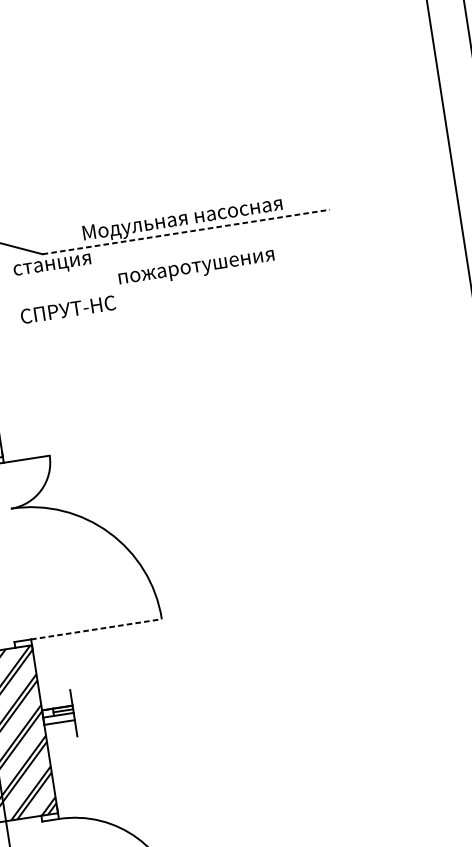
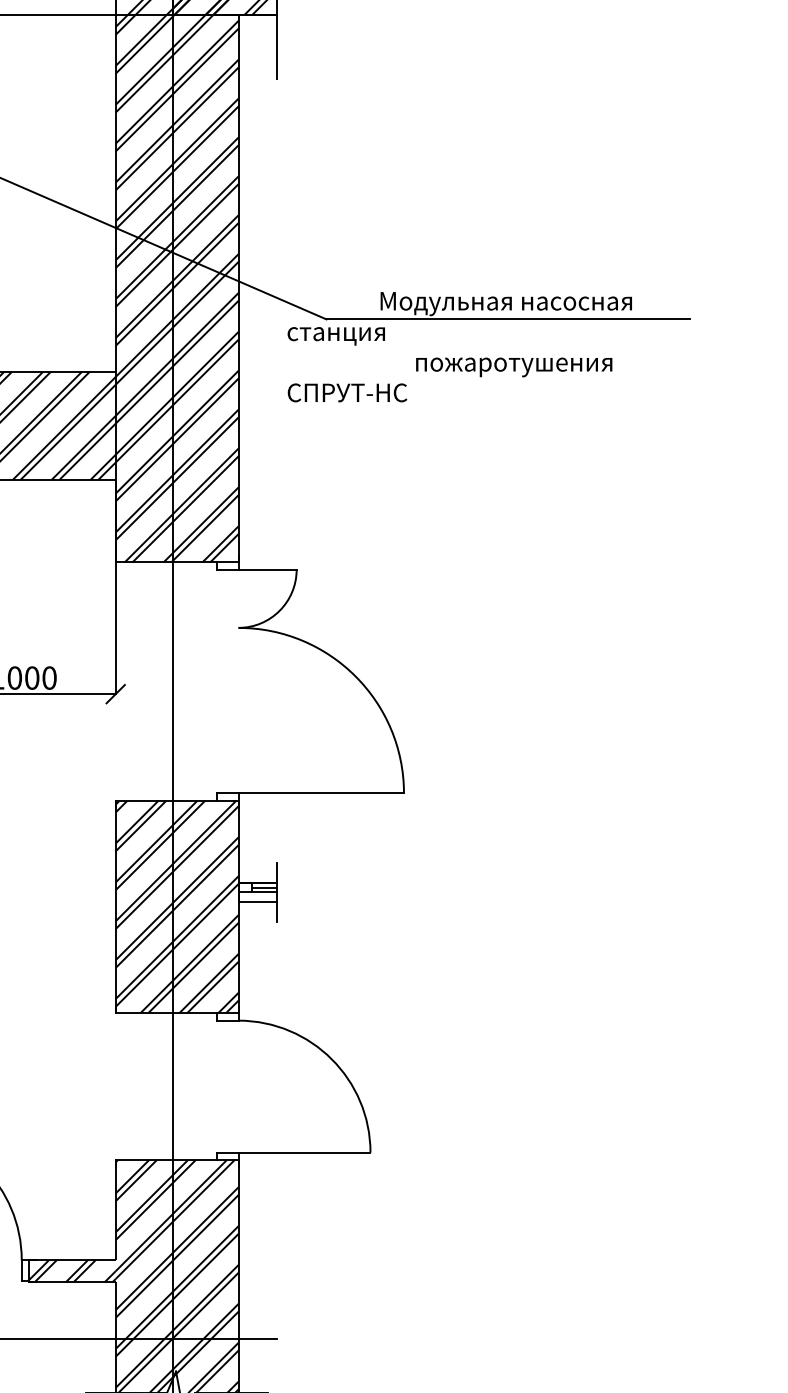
line: (186, 232) -> (508, 319), dashed -> solid
line: (96, 629) -> (321, 793), dashed -> solid

